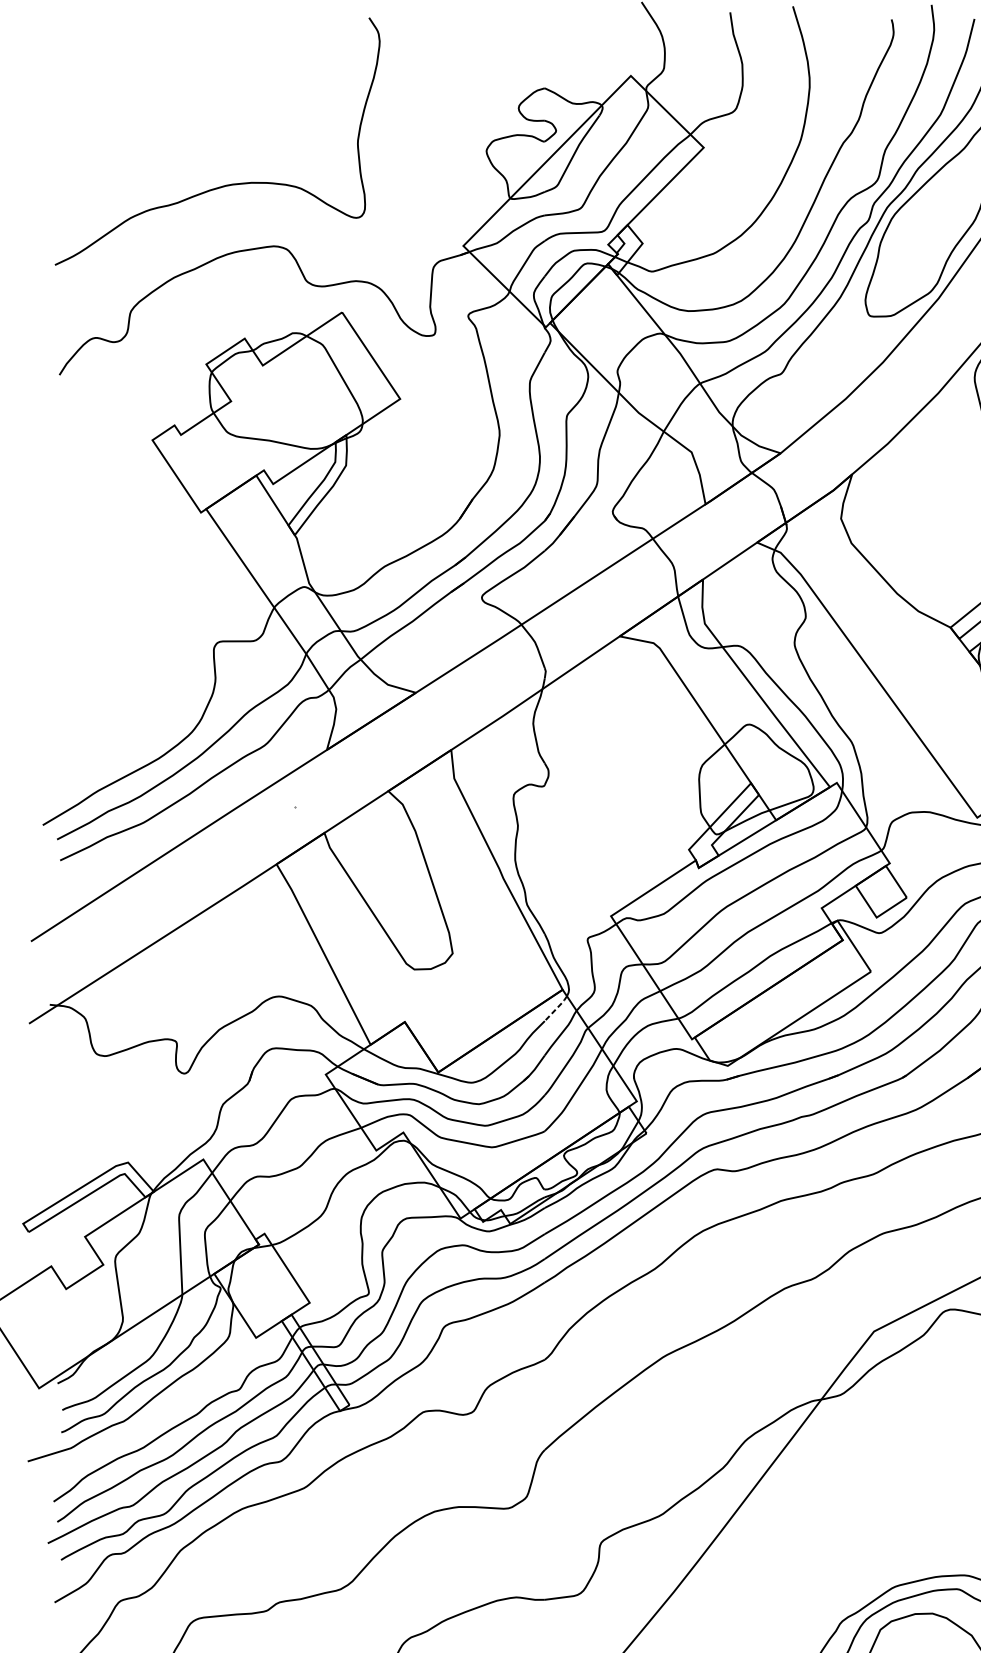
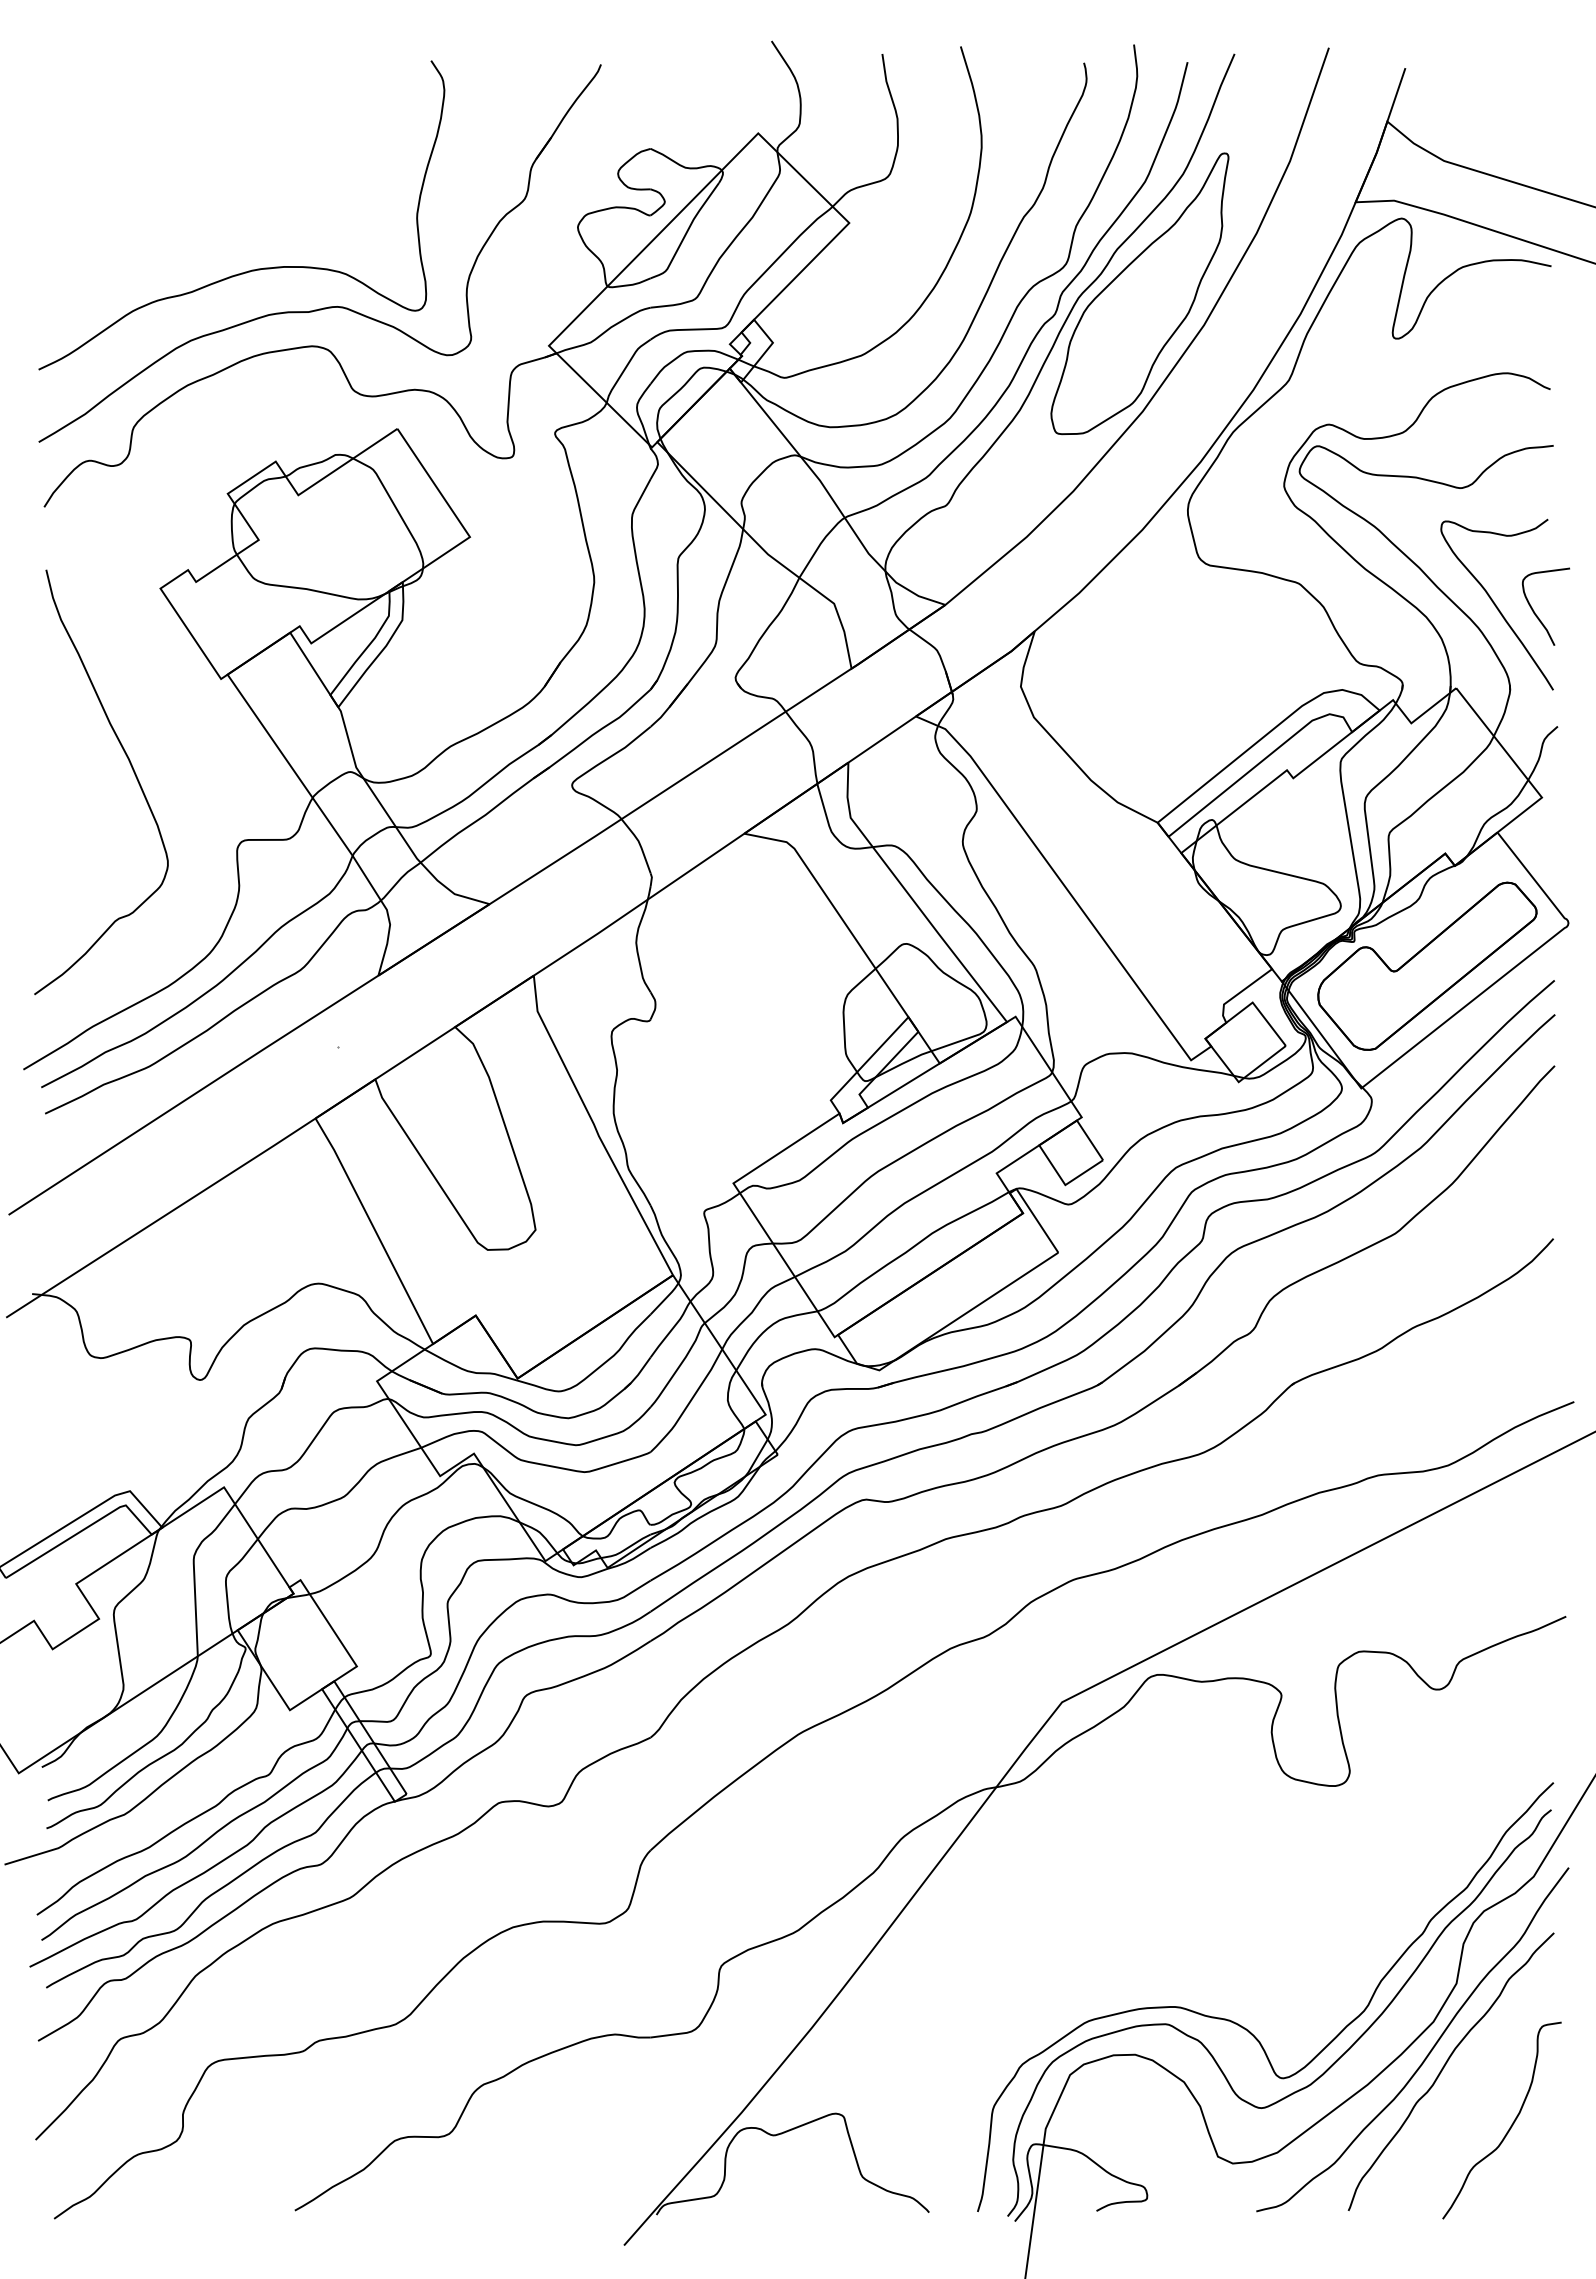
part: (286, 214) -> (328, 306), added
curve: (129, 584) -> (131, 768), added
line: (556, 1008) -> (665, 1298), dashed -> solid

